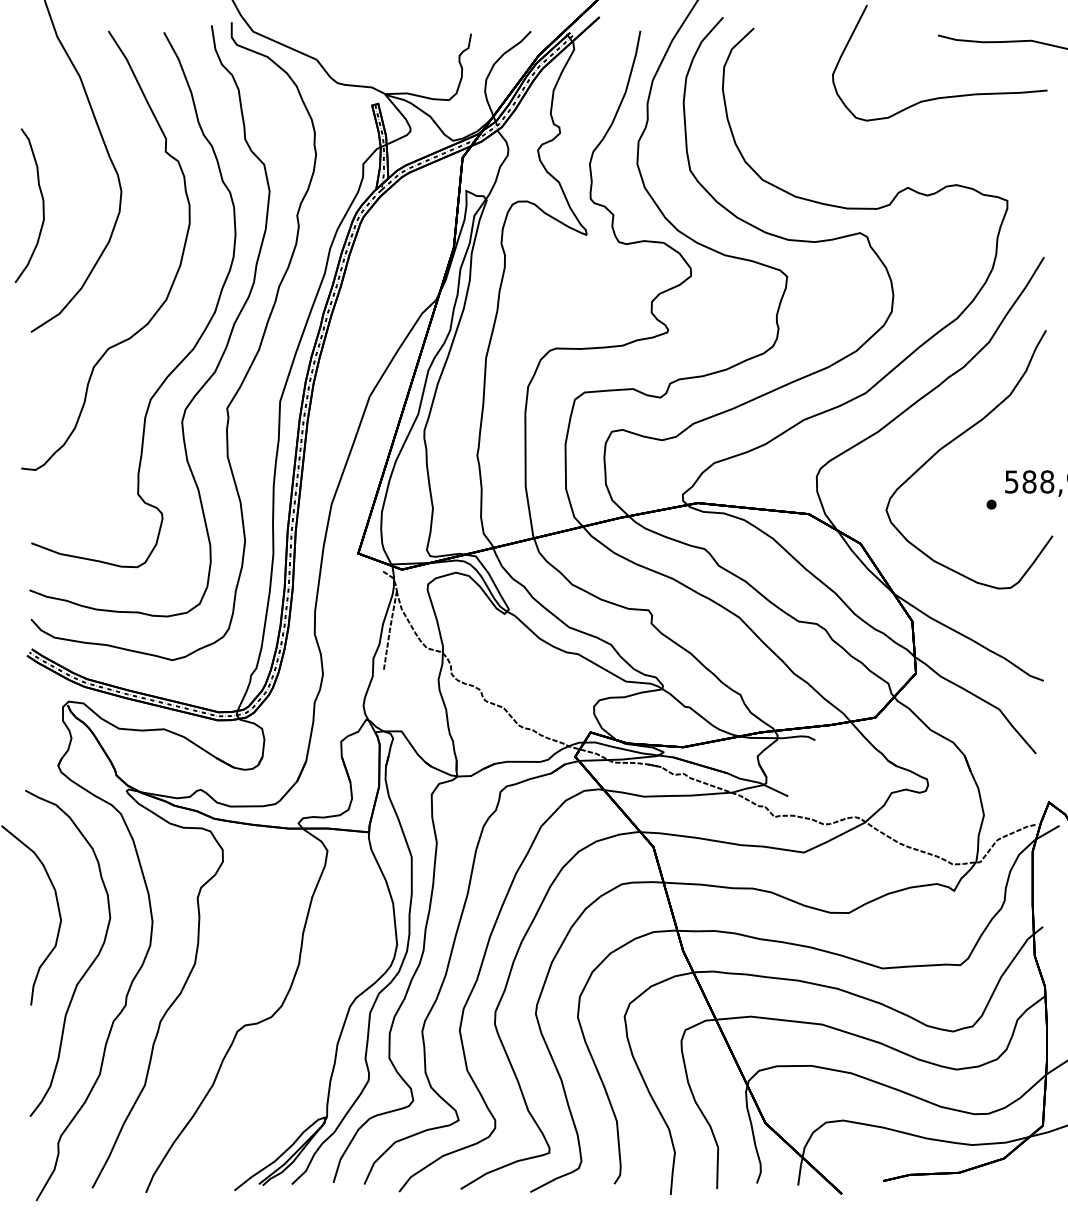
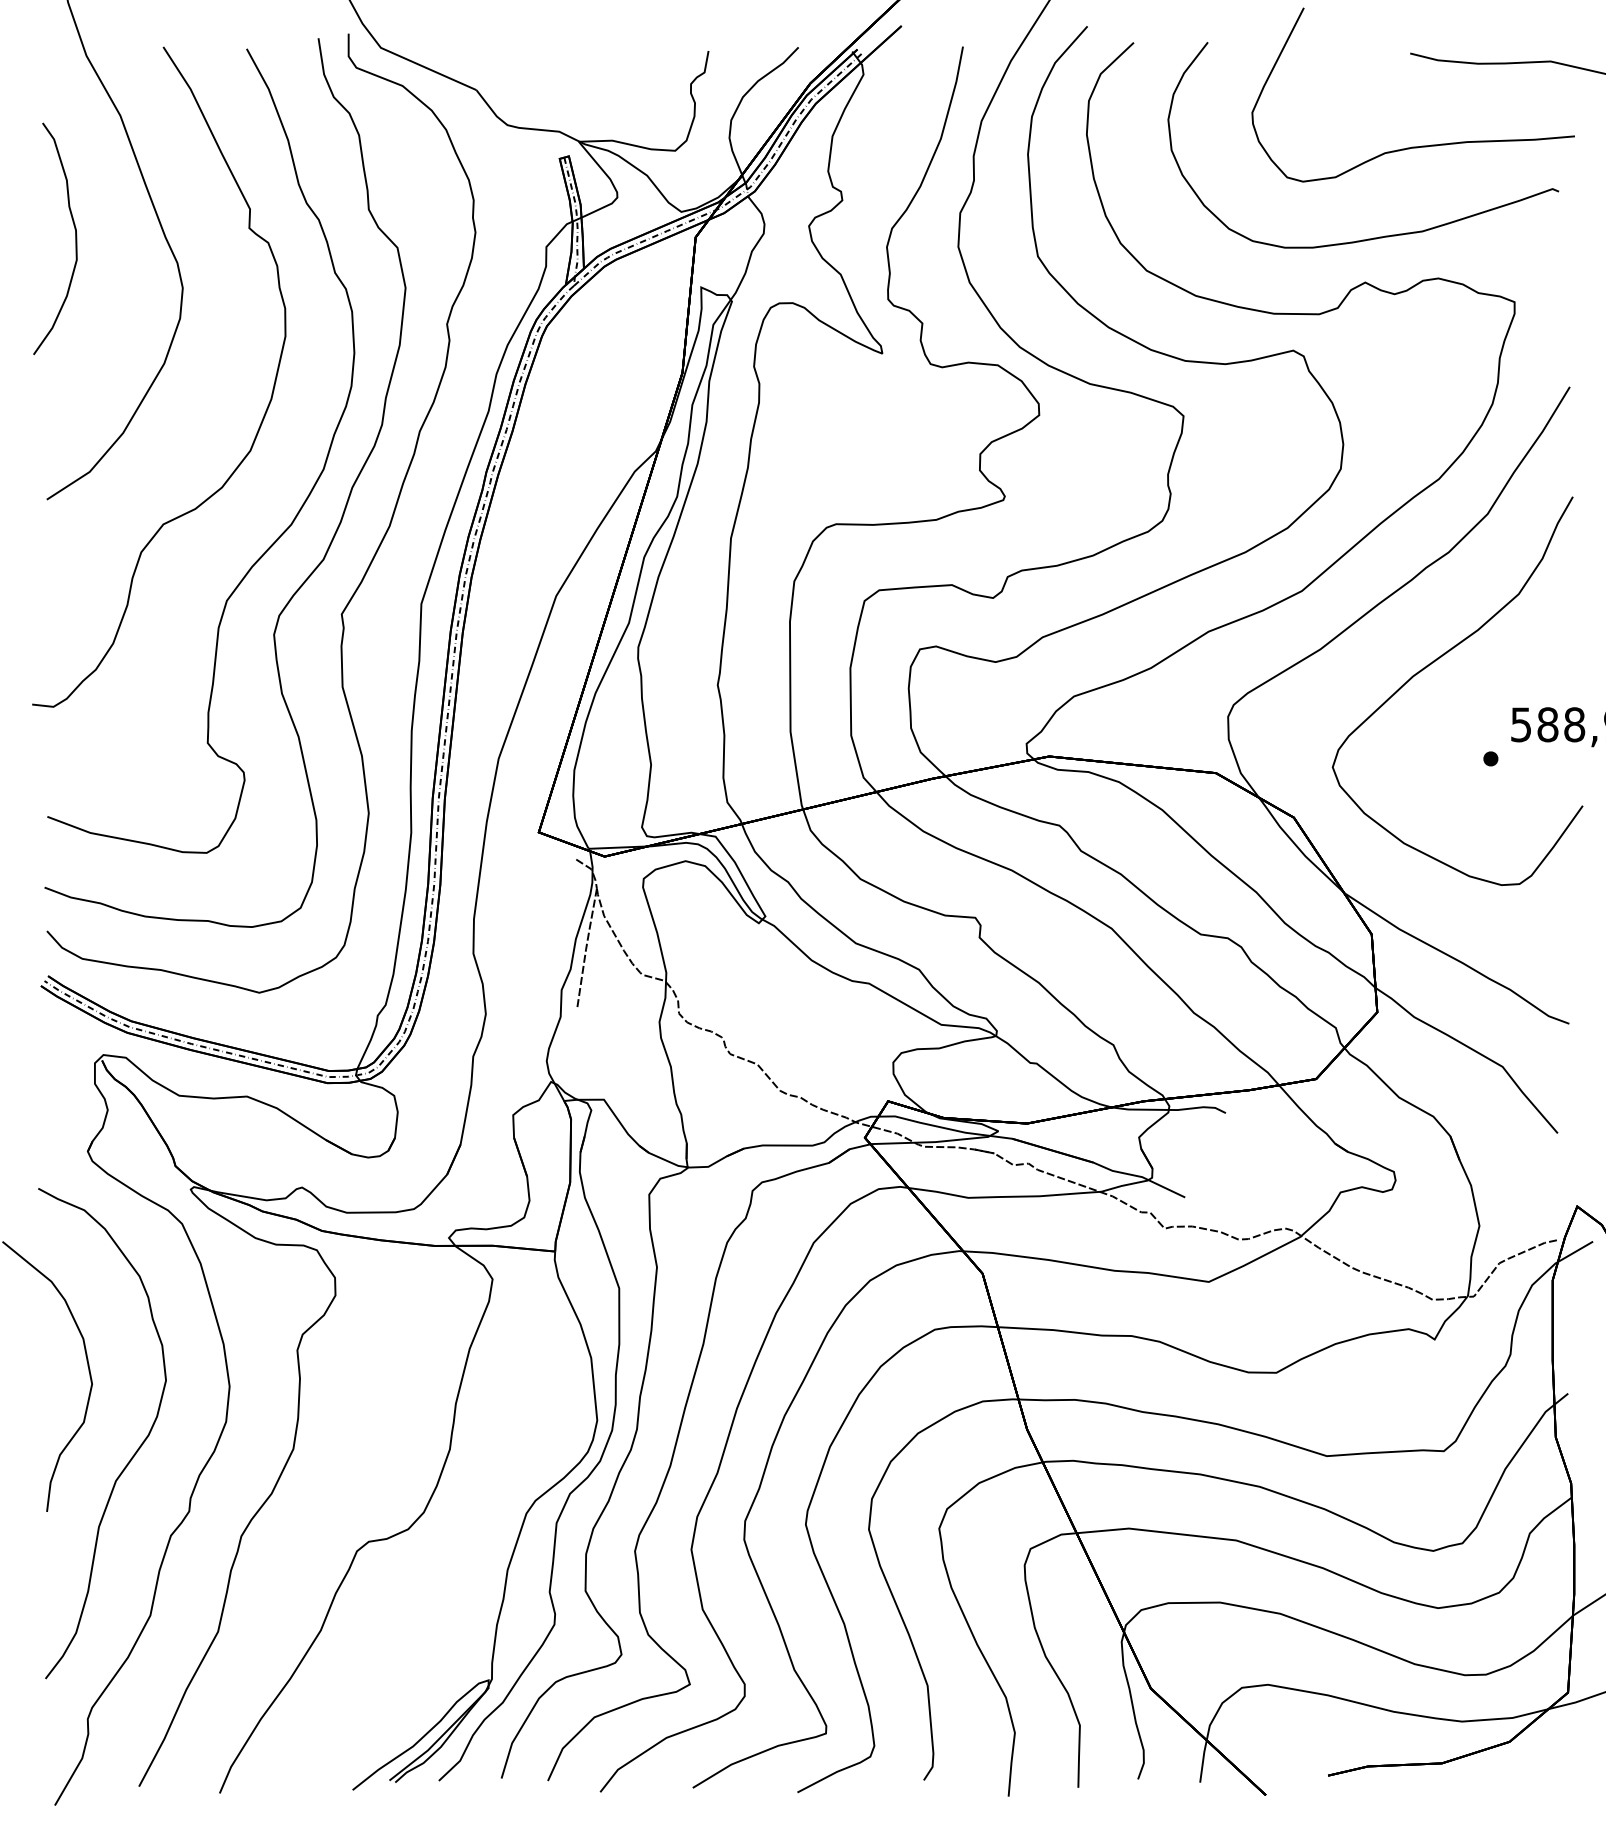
curve: (918, 156) -> (1381, 235), added
curve: (42, 205) -> (74, 238), moved

